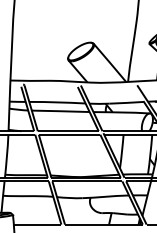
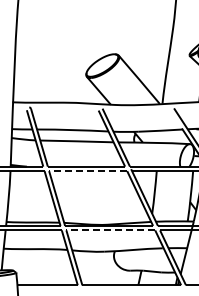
line: (69, 135) -> (87, 171), solid -> dashed
line: (87, 181) -> (110, 230), solid -> dashed

